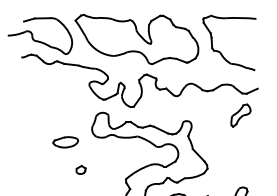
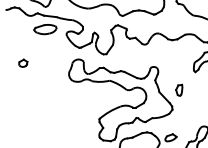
part: (65, 142) -> (45, 29), moved
part: (214, 147) -> (178, 90), added
part: (80, 169) -> (22, 62), moved

